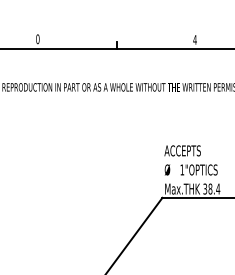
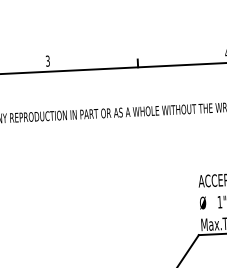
text: (37, 39) -> (47, 61), 0 -> 3

